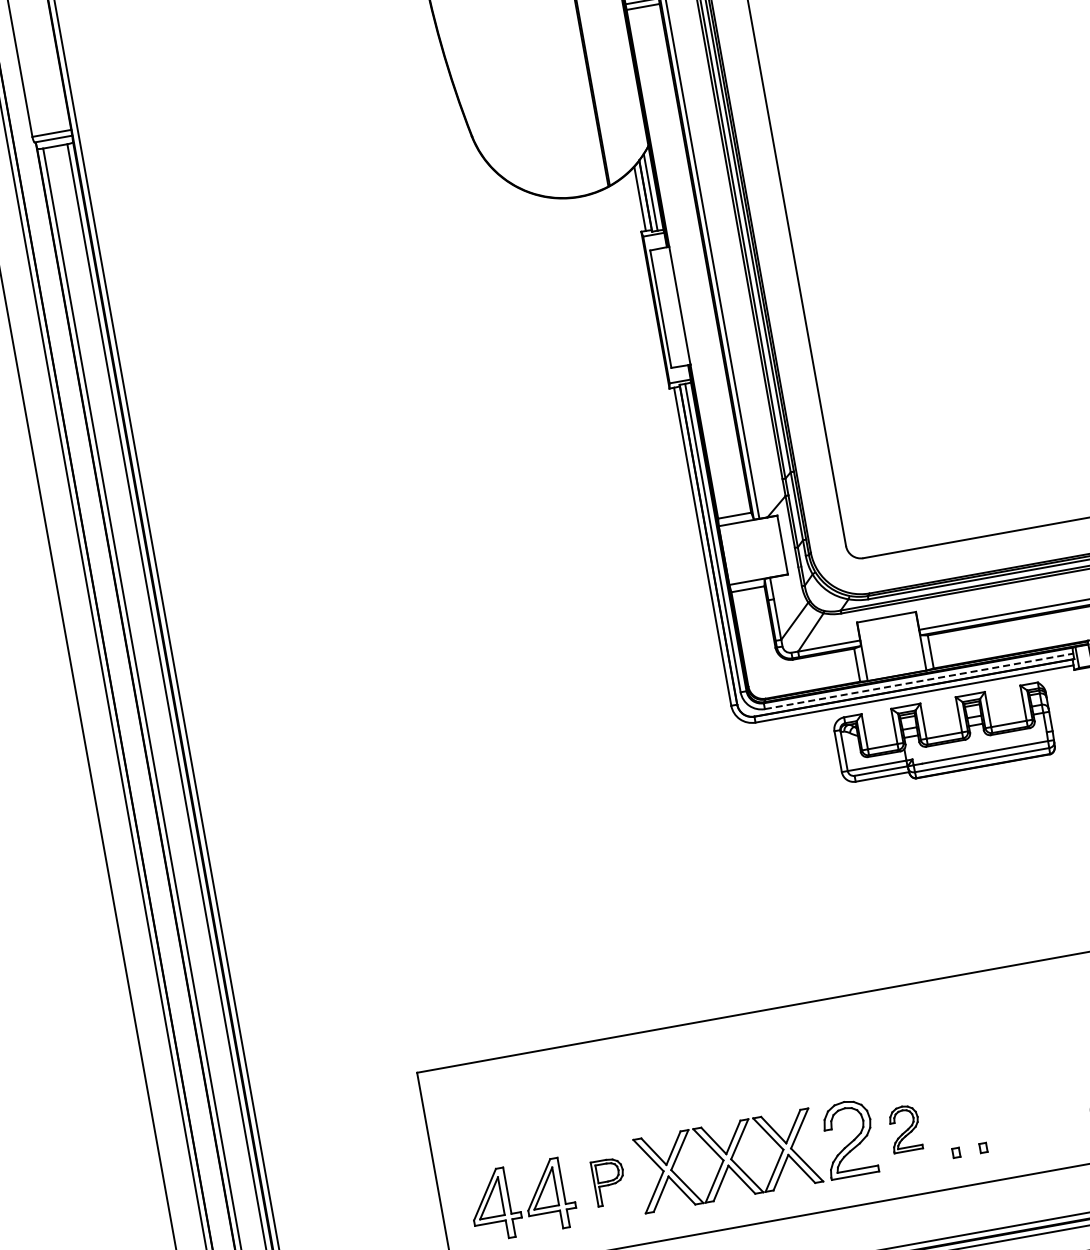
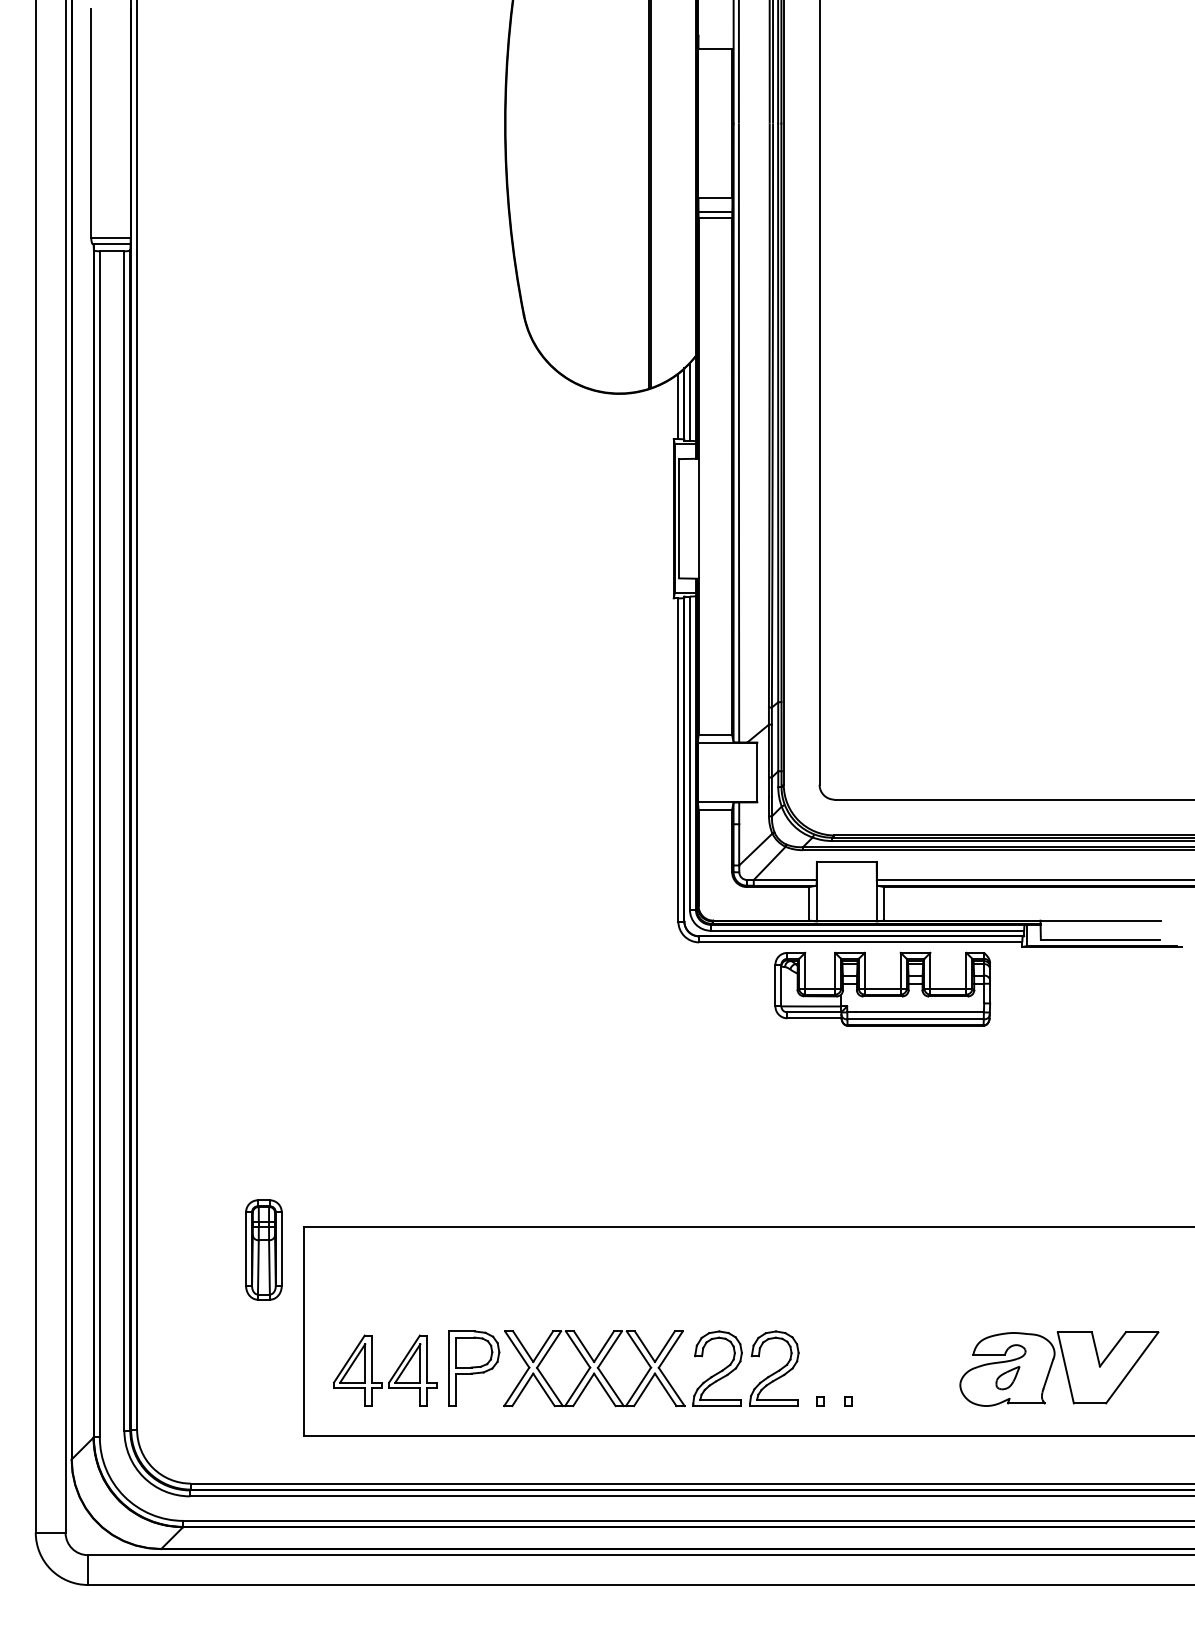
line: (919, 681) -> (867, 930), dashed -> solid
part: (381, 1102) -> (263, 1249), added
part: (905, 1128) -> (774, 1368), size x1.67
part: (609, 1181) -> (474, 1368), size x1.67

